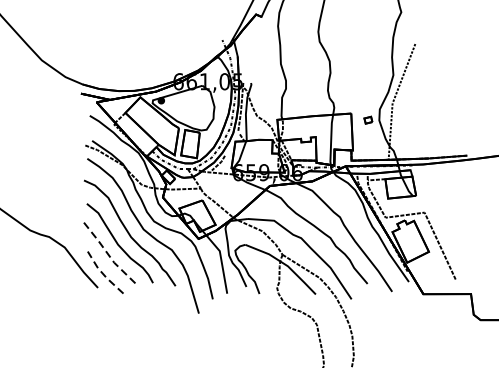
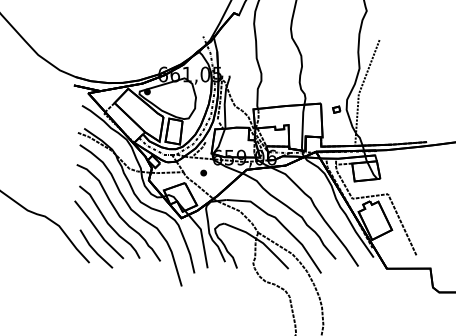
part: (222, 188) -> (203, 172), added
line: (106, 252) -> (97, 230), dashed -> solid
line: (103, 274) -> (94, 250), dashed -> solid

